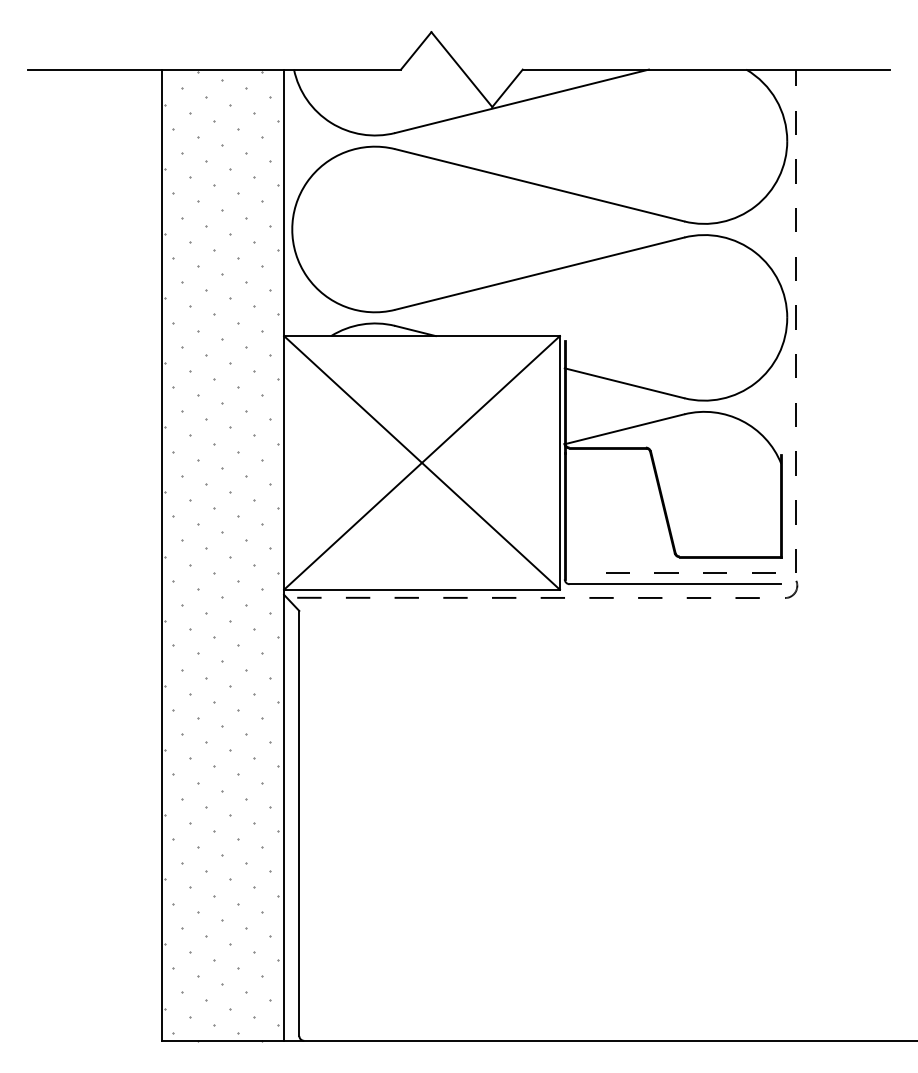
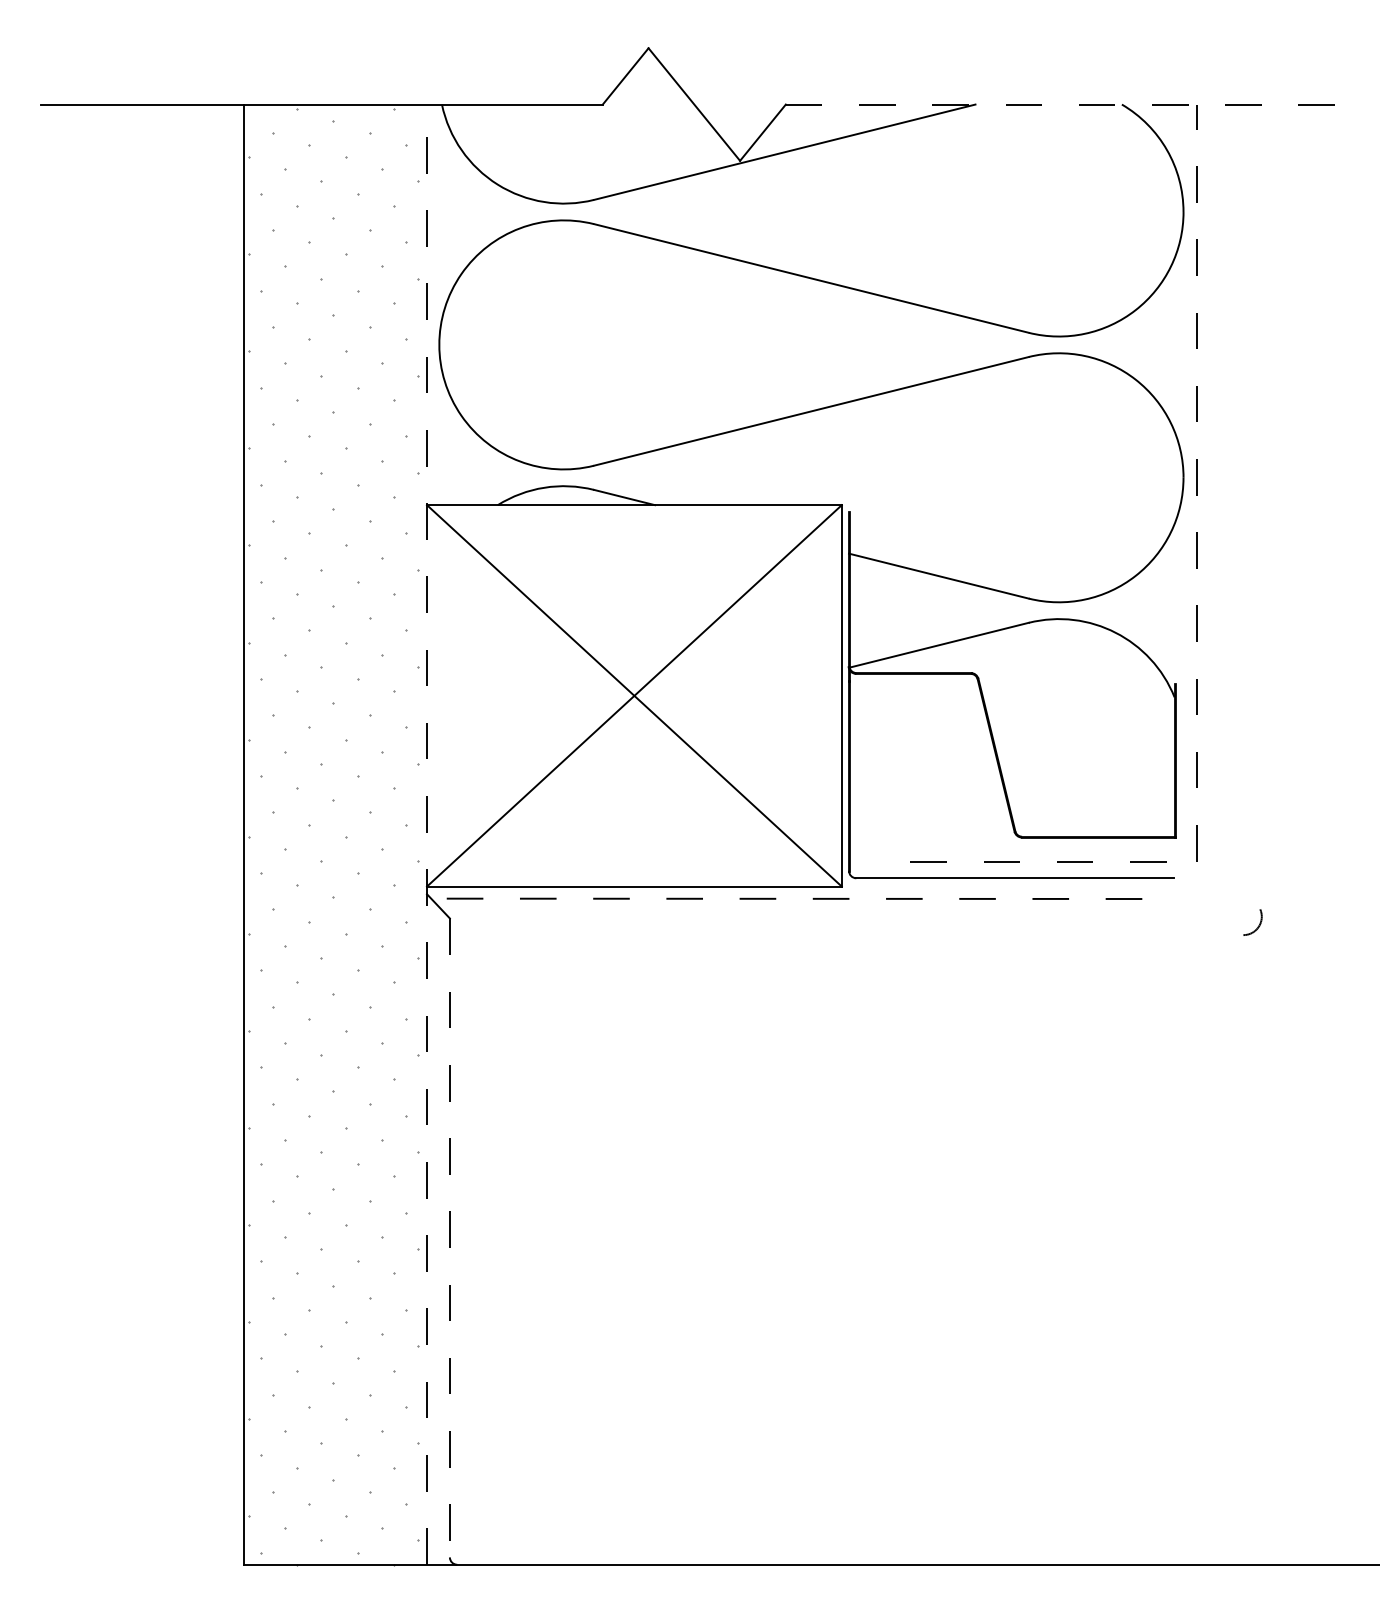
line: (706, 69) -> (1062, 104), solid -> dashed
line: (284, 555) -> (427, 835), solid -> dashed
arc: (794, 591) -> (1257, 925), moved
line: (299, 823) -> (450, 1238), solid -> dashed

